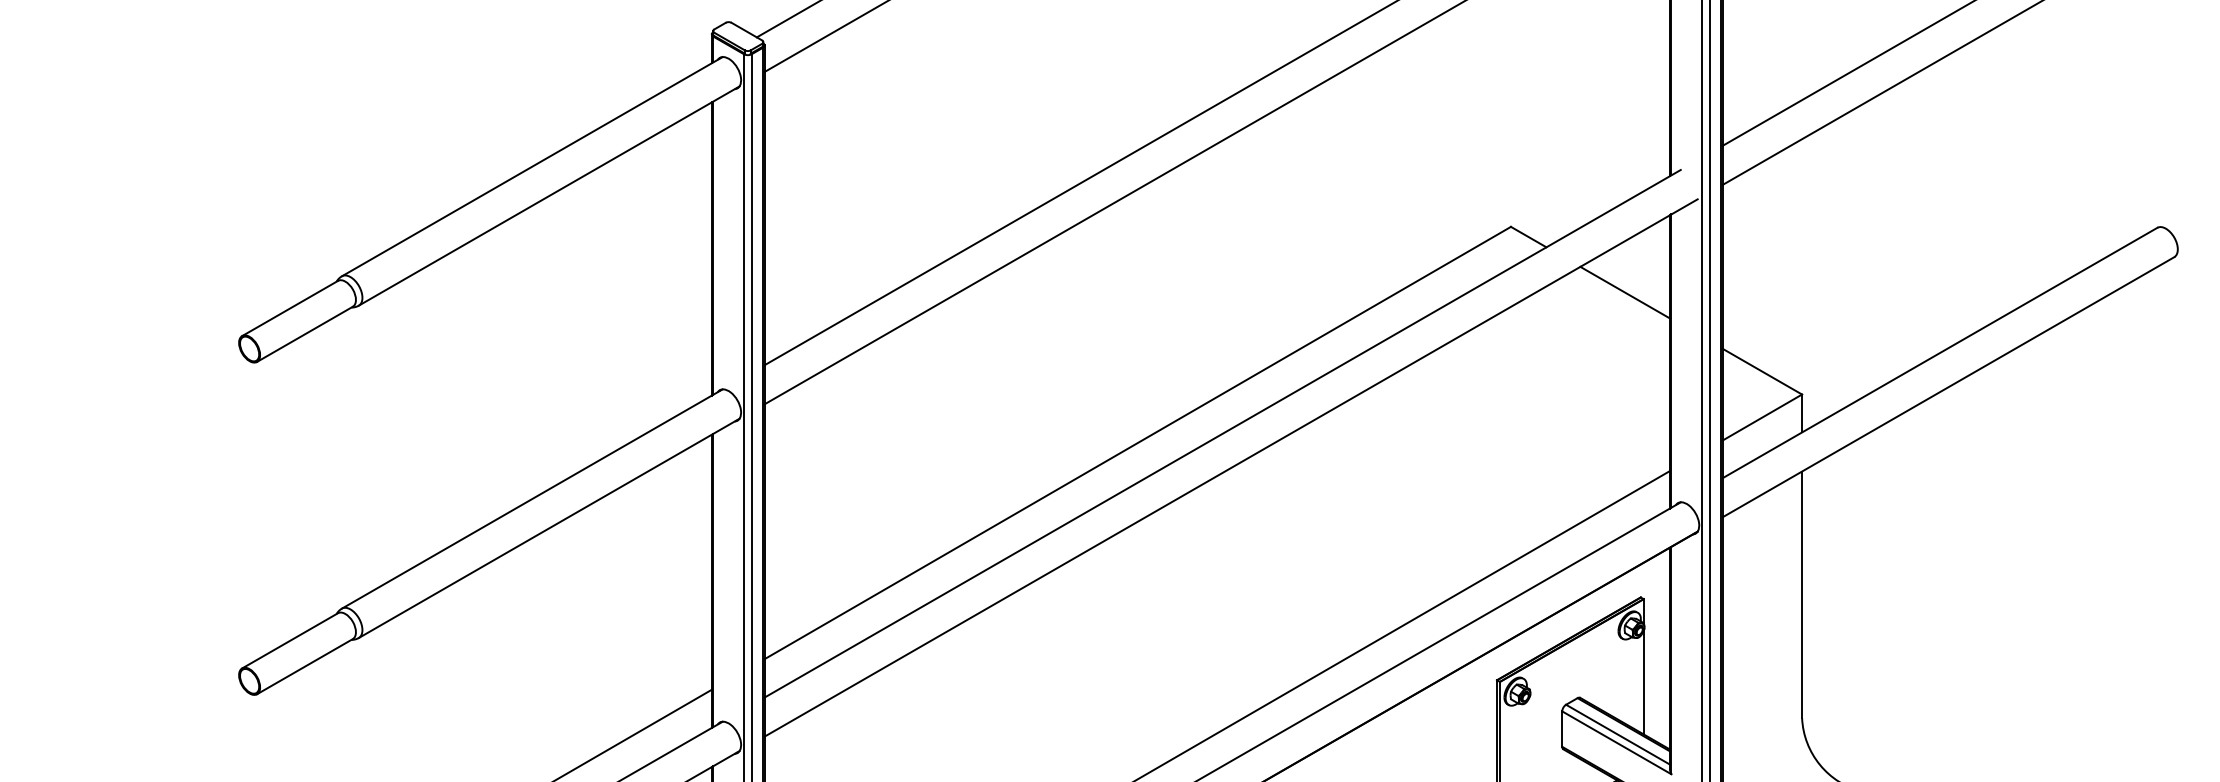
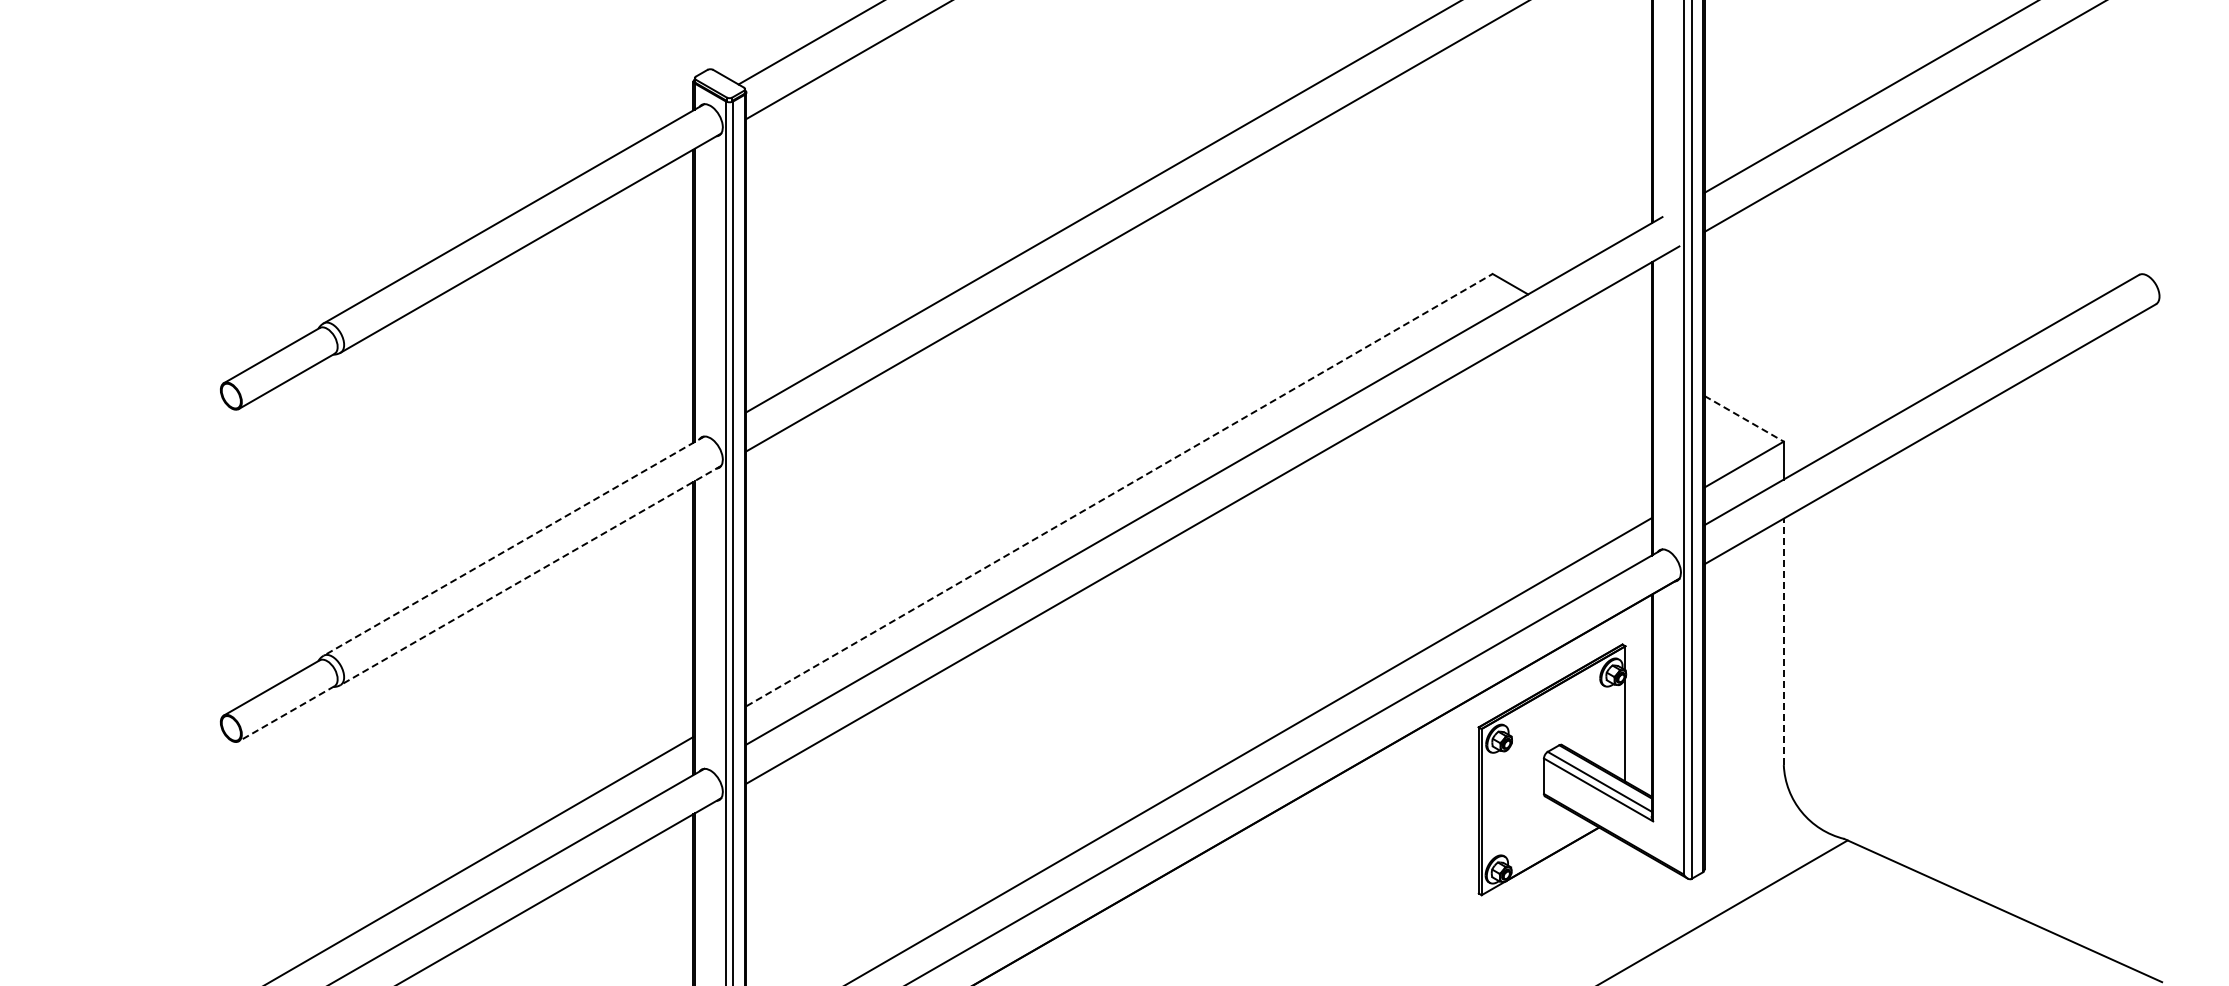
line: (1624, 292) -> (1606, 339), removed
line: (1762, 371) -> (1744, 418), solid -> dashed
line: (1138, 442) -> (1120, 489), solid -> dashed
line: (532, 499) -> (514, 546), solid -> dashed
line: (548, 528) -> (530, 575), solid -> dashed
line: (1801, 594) -> (1783, 641), solid -> dashed
line: (304, 667) -> (286, 714), solid -> dashed

